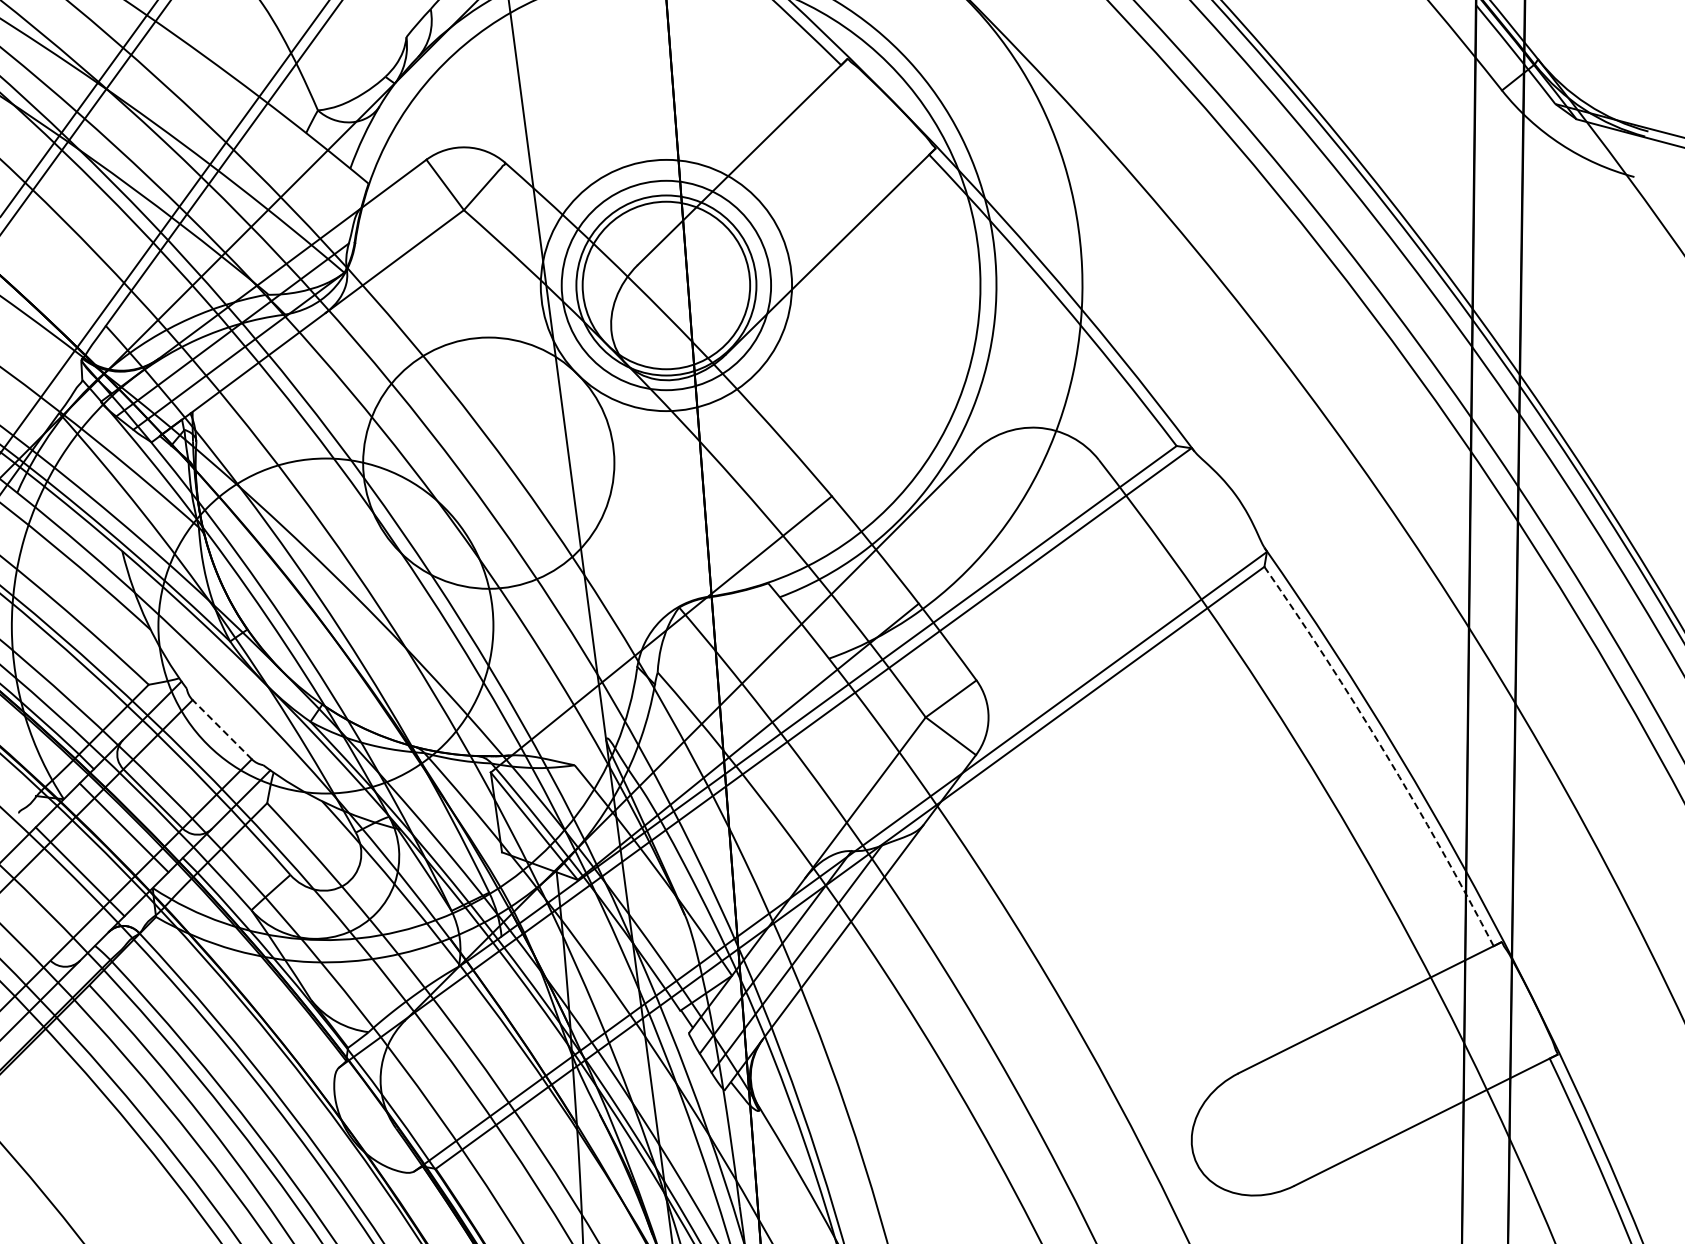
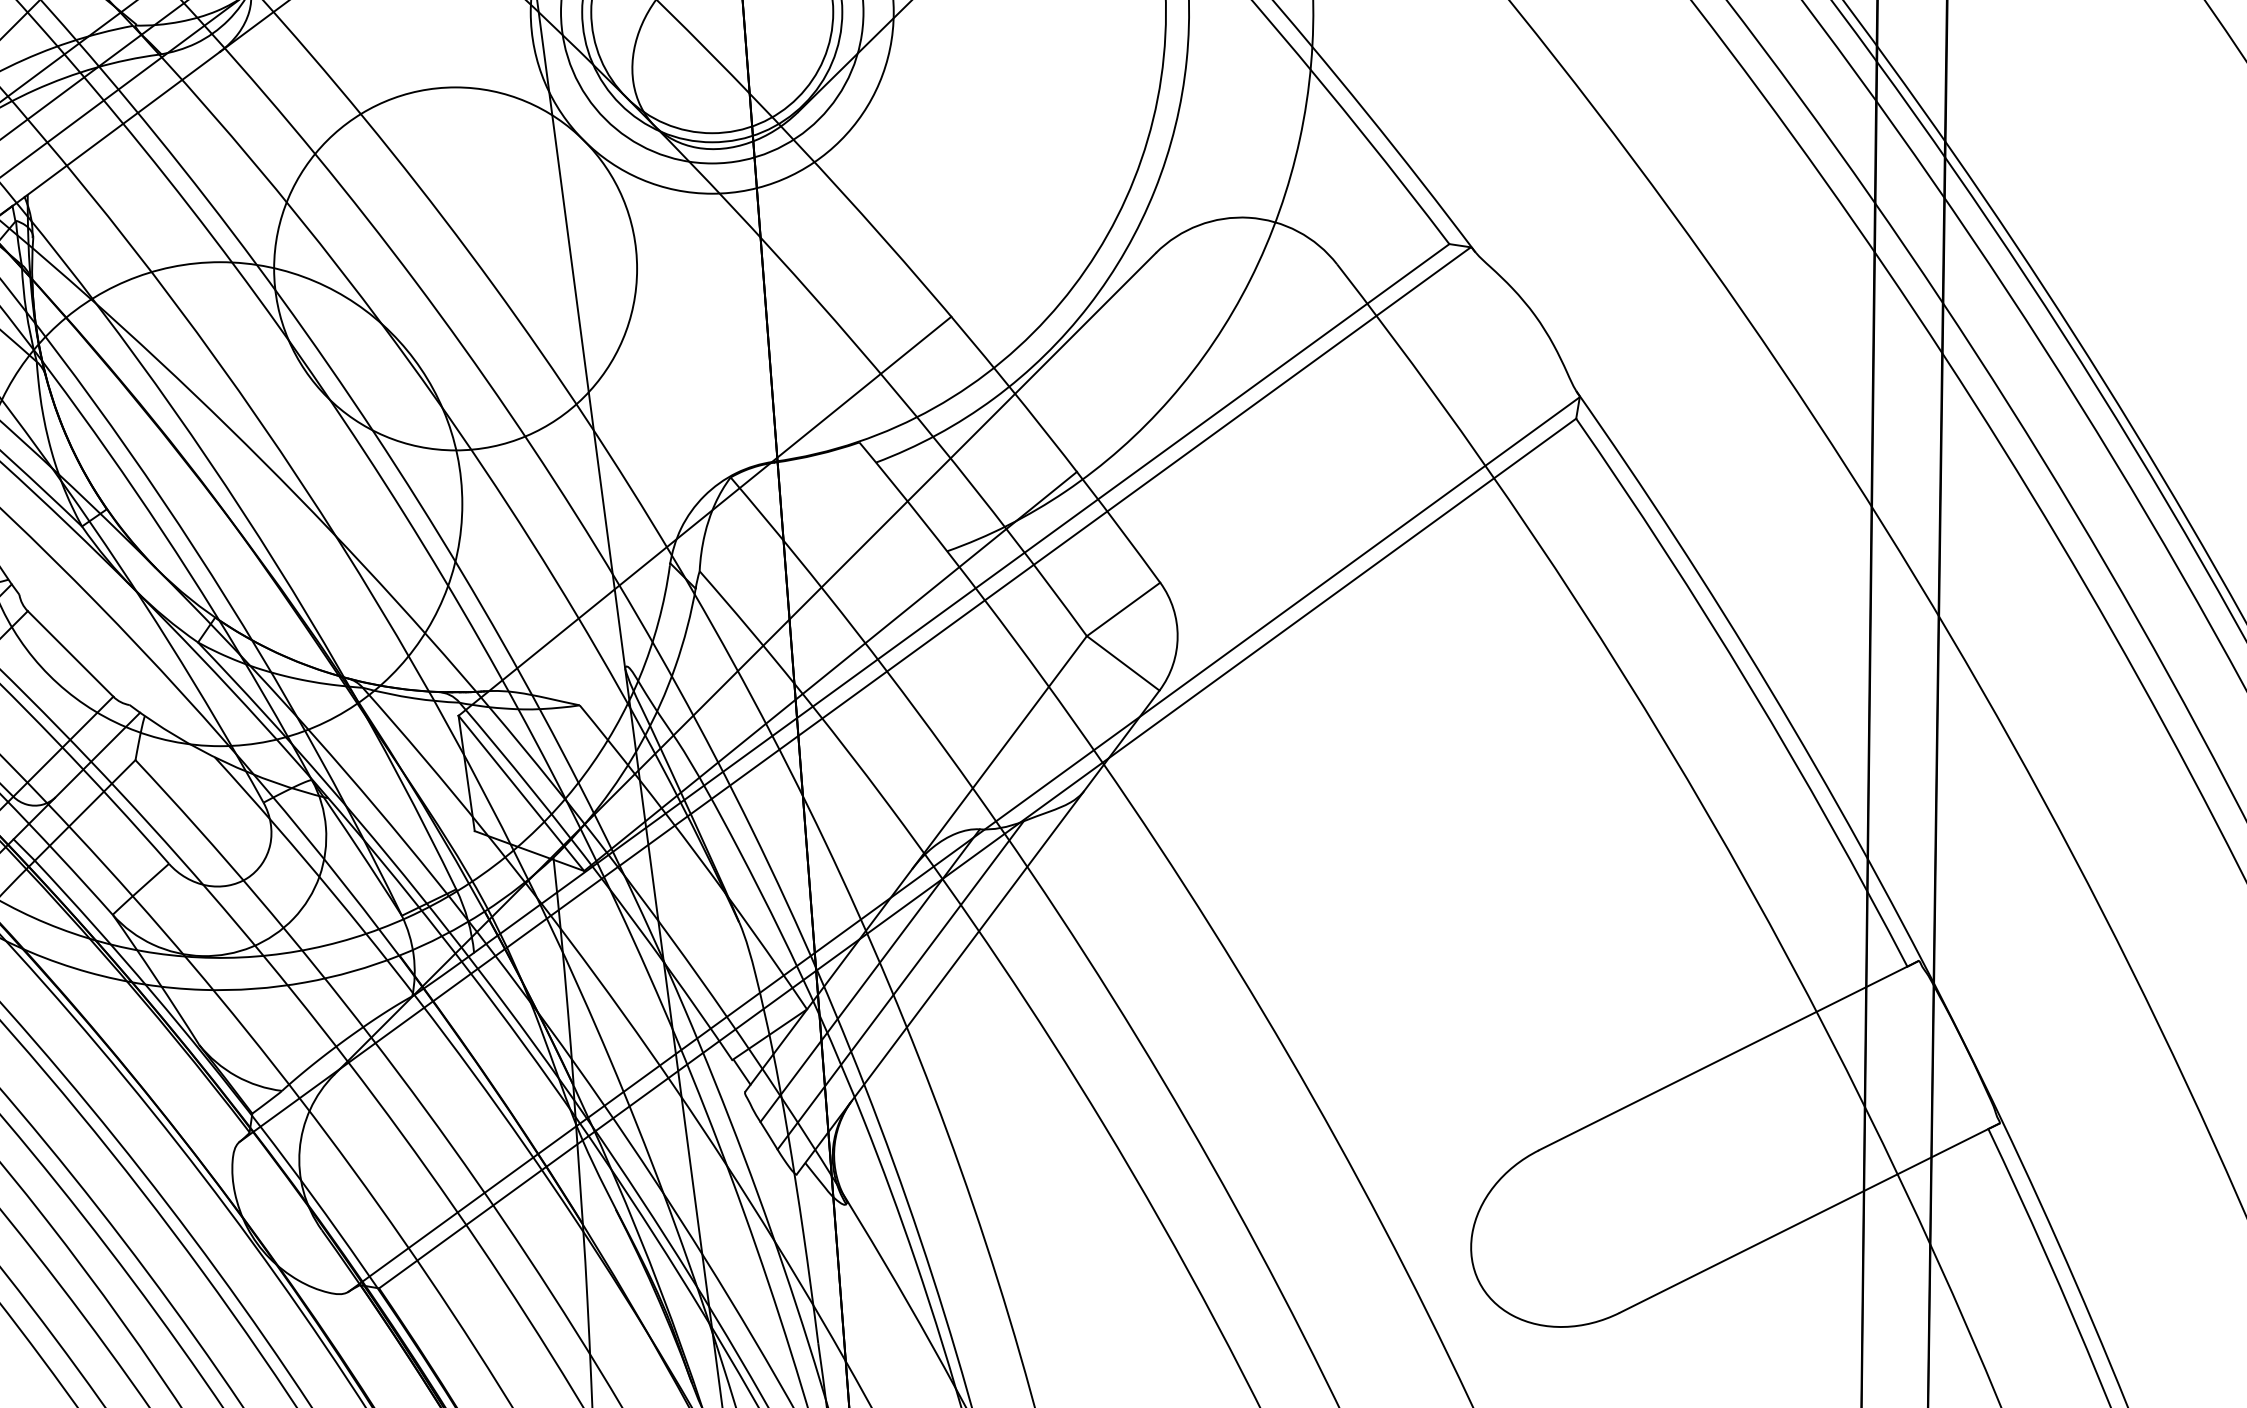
line: (222, 729) -> (70, 653), dashed -> solid
arc: (1385, 752) -> (1751, 686), dashed -> solid

